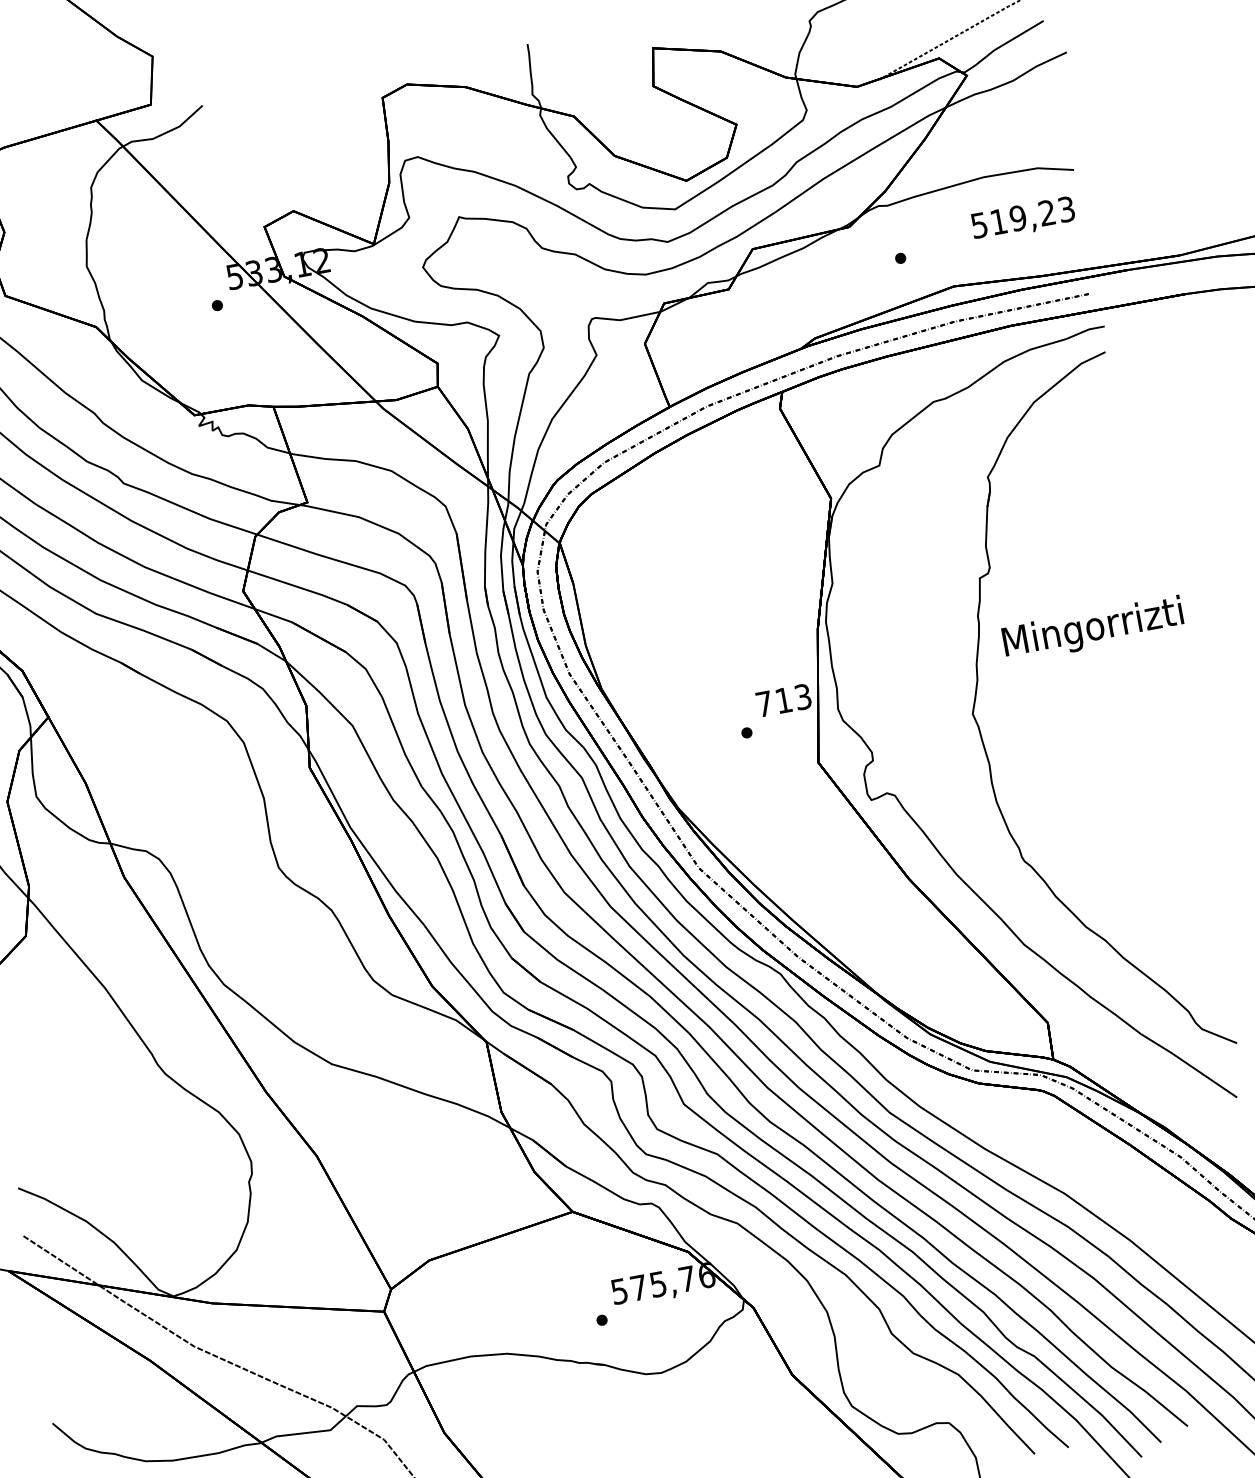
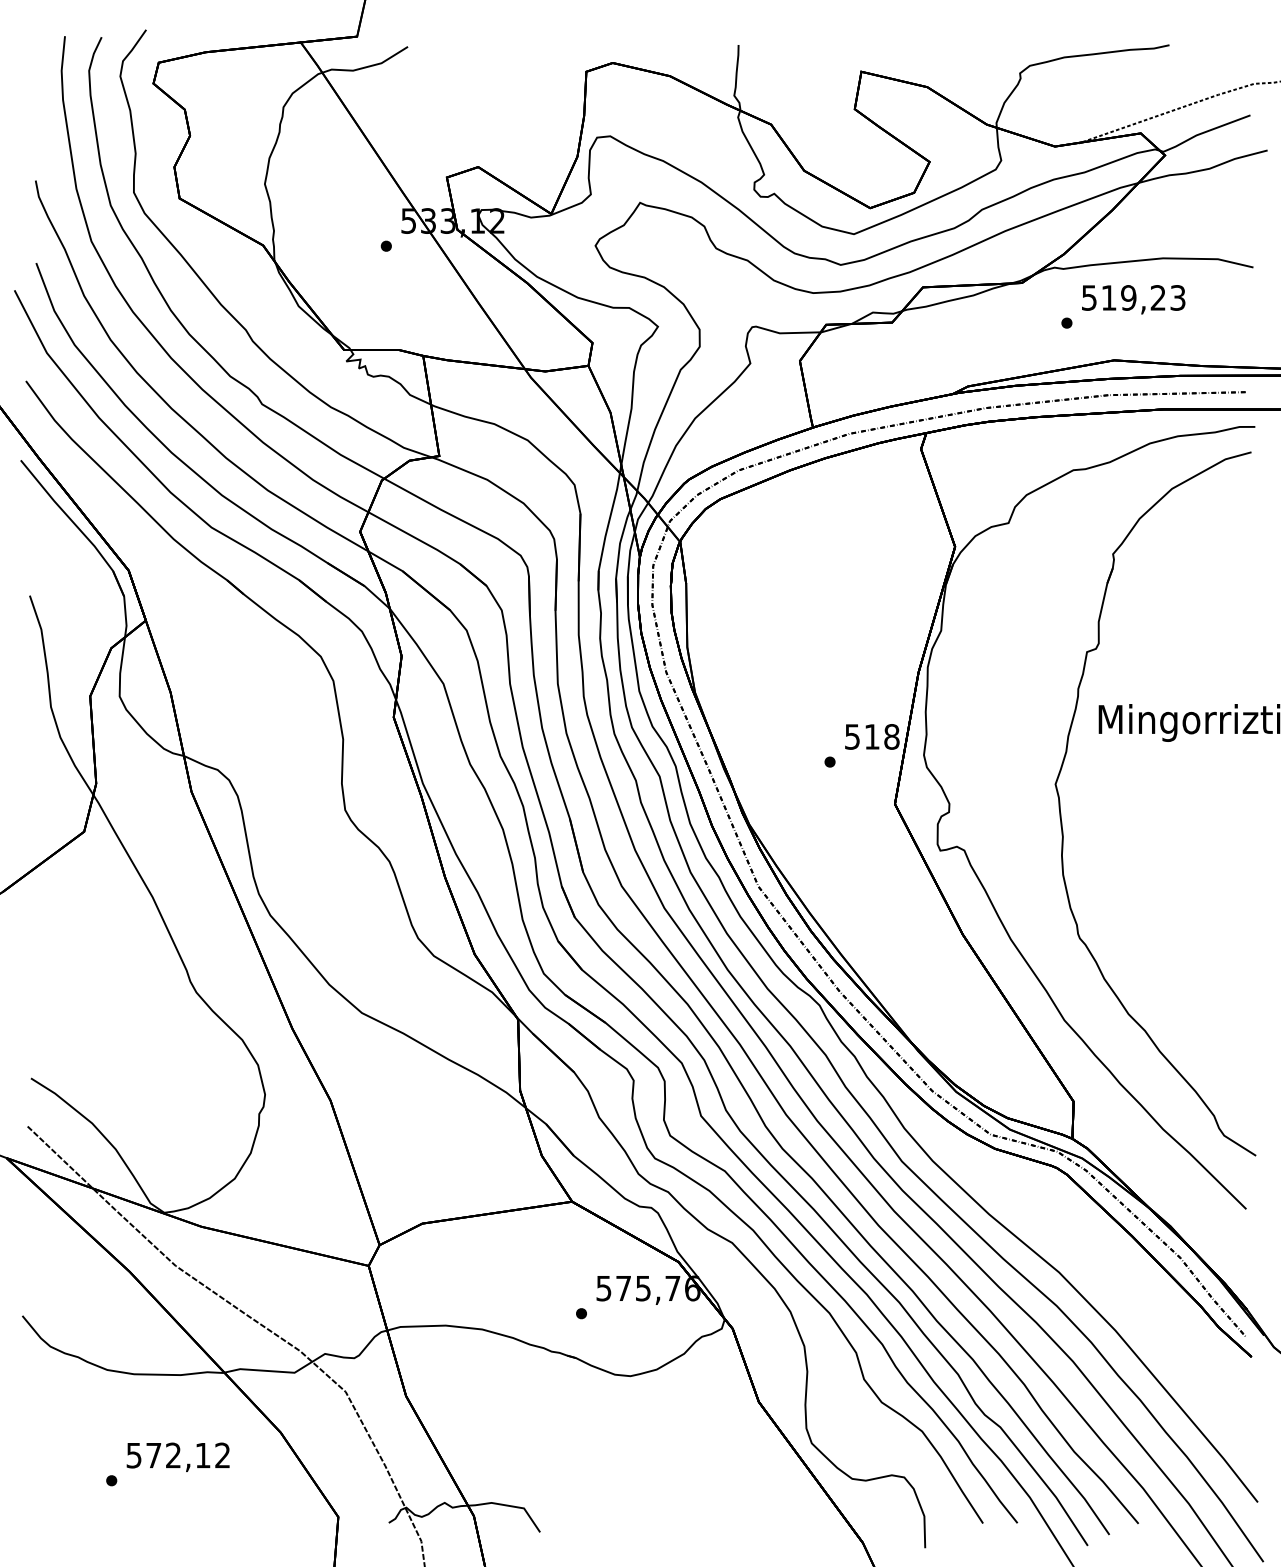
text: (1023, 218) -> (1133, 299), moved
text: (784, 700) -> (872, 736), 713 -> 518

